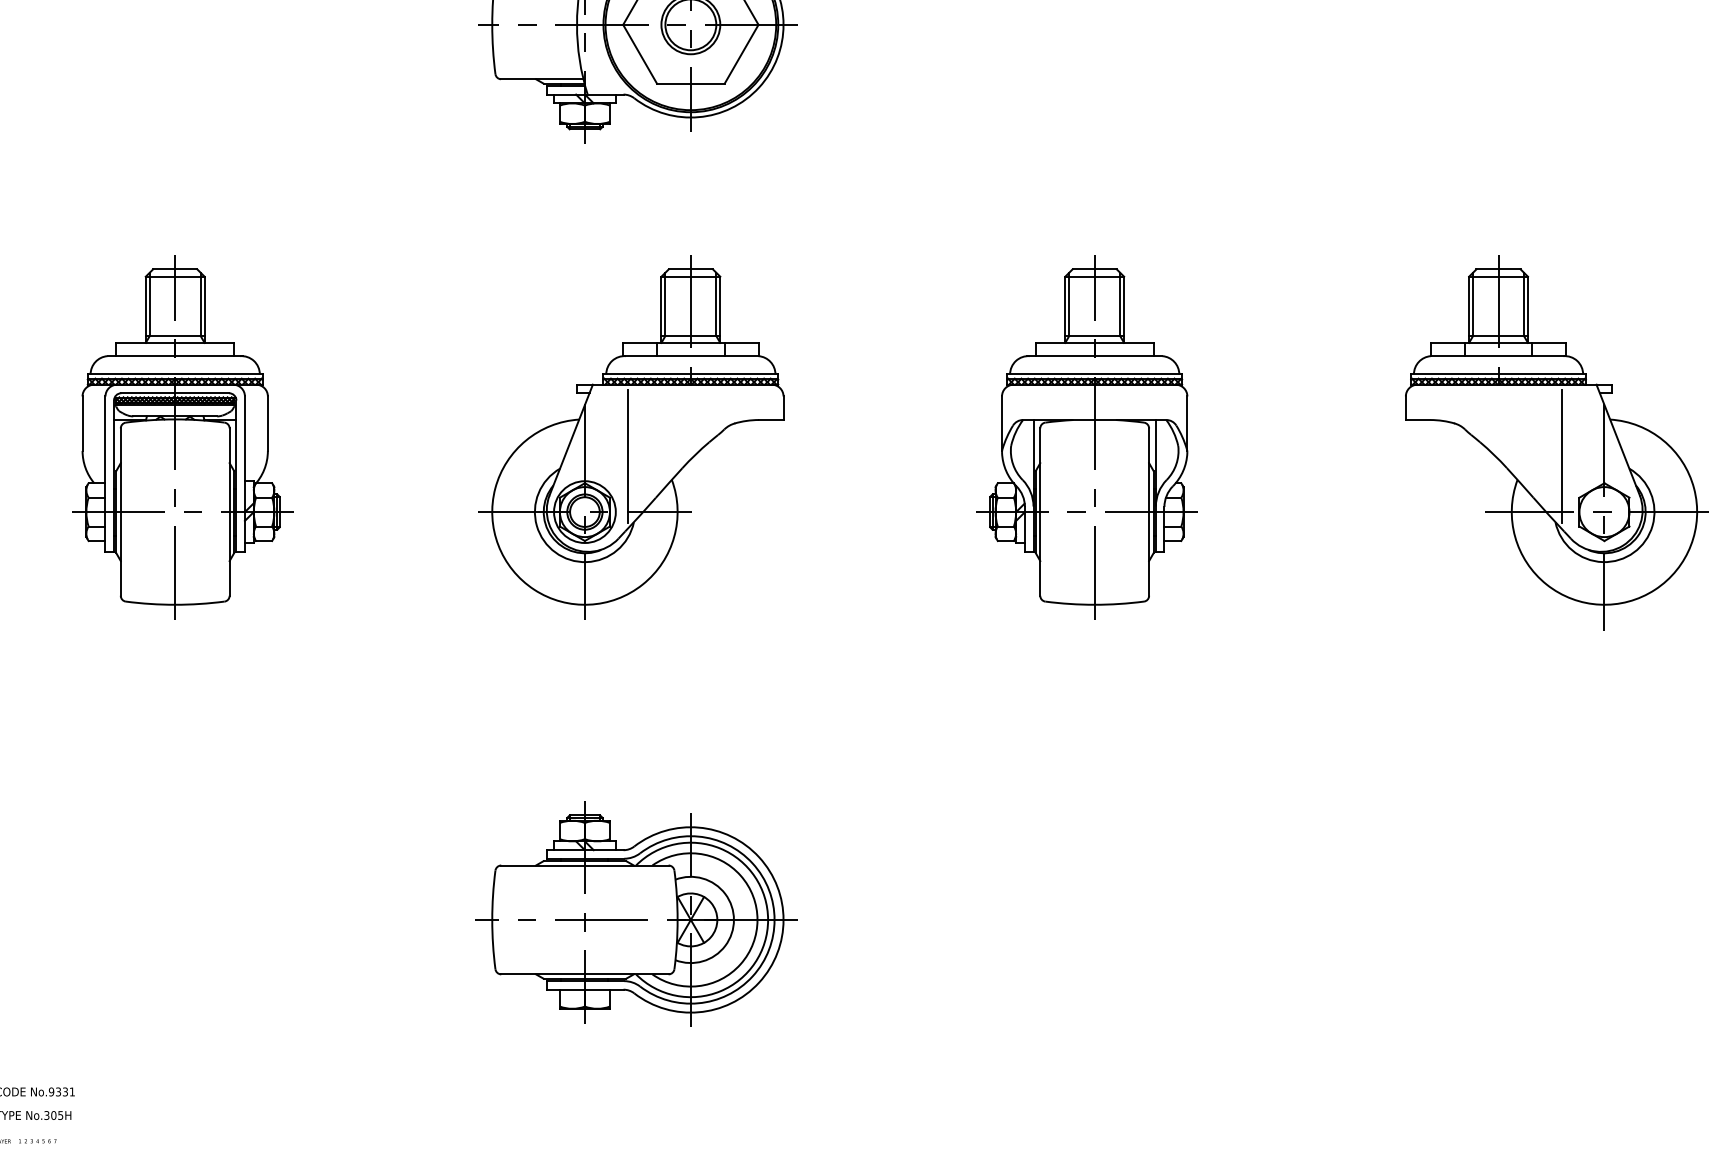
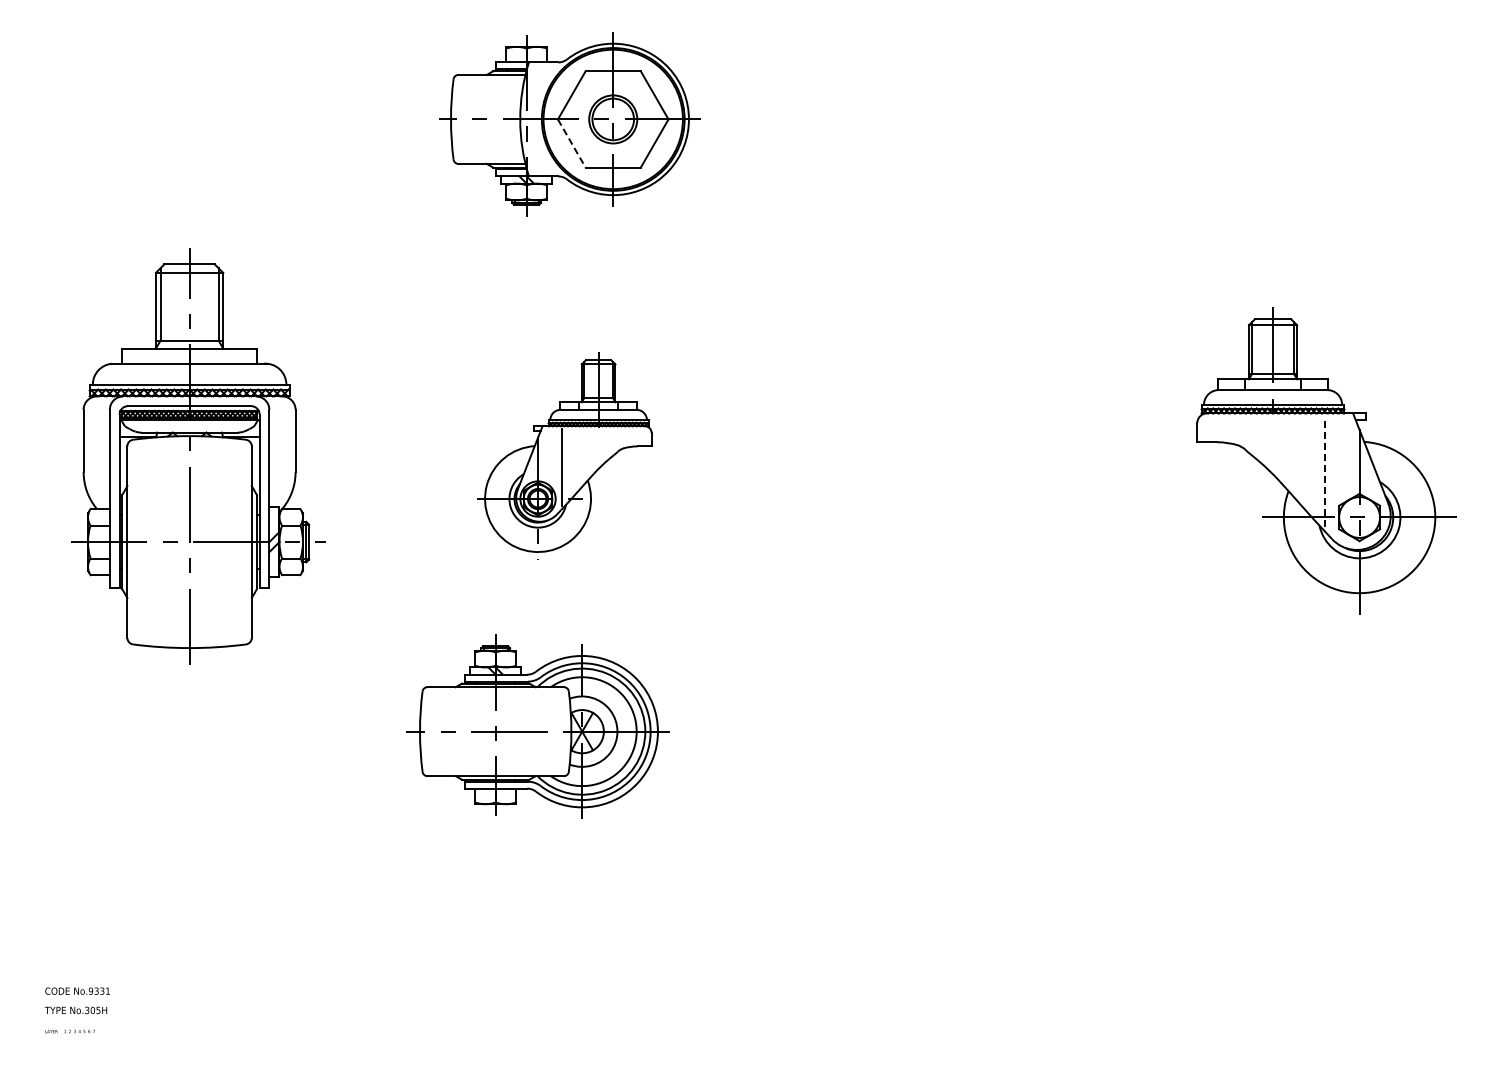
line: (639, 54) -> (571, 143), solid -> dashed
part: (181, 436) -> (197, 455), size x1.4
part: (631, 436) -> (564, 455), size x0.7
part: (1086, 436) -> (936, 455), removed
line: (1561, 457) -> (1324, 472), solid -> dashed
part: (636, 913) -> (537, 726), moved

